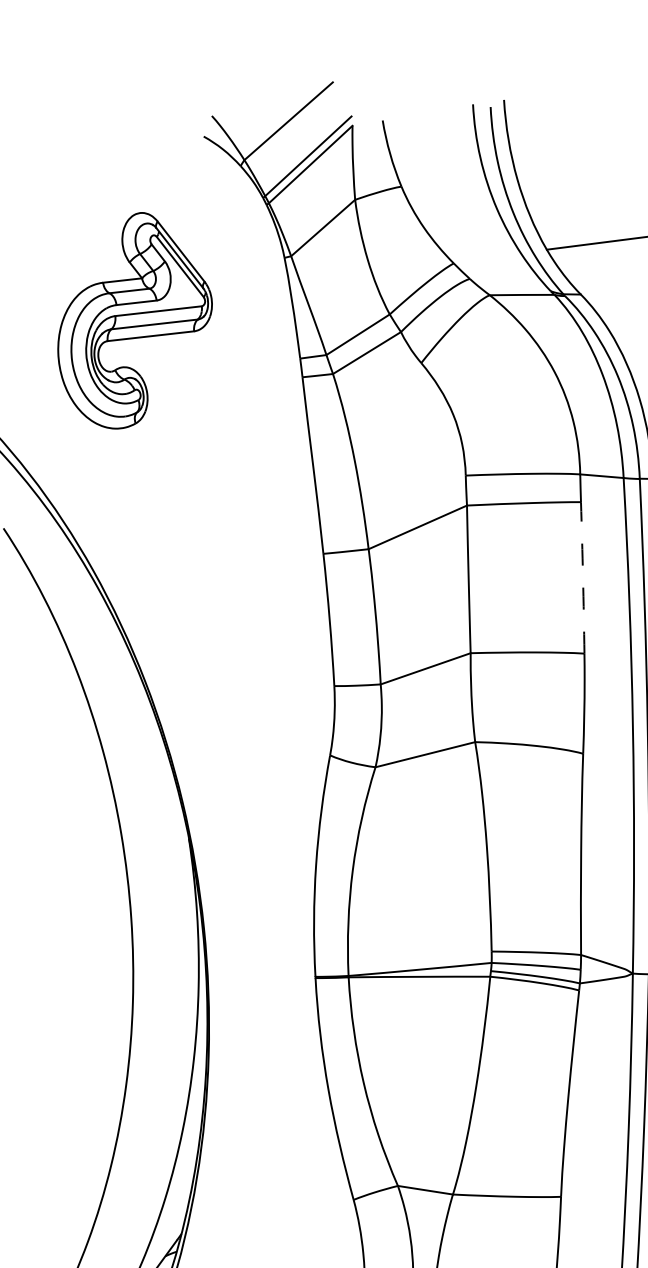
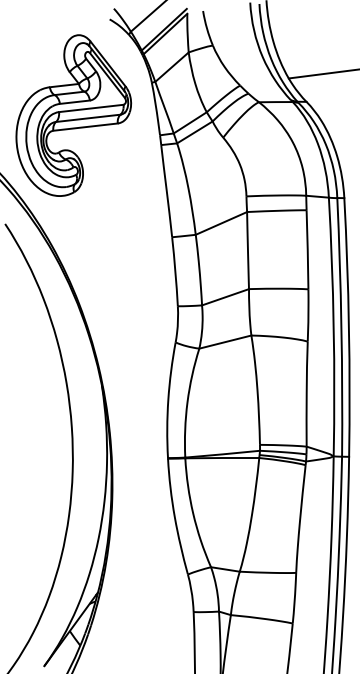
part: (134, 320) -> (73, 115), size x1.43
arc: (582, 577) -> (307, 249), dashed -> solid

